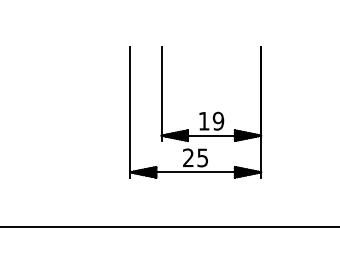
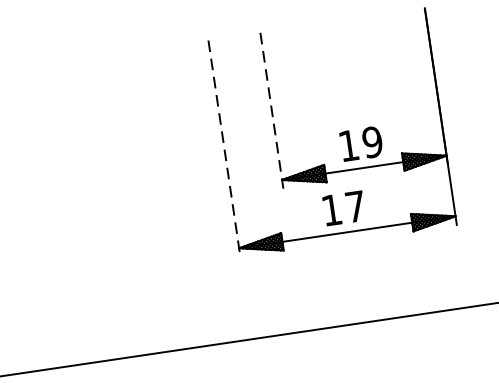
line: (161, 94) -> (271, 111), solid -> dashed
line: (130, 112) -> (224, 149), solid -> dashed
text: (195, 157) -> (343, 207), 25 -> 17

